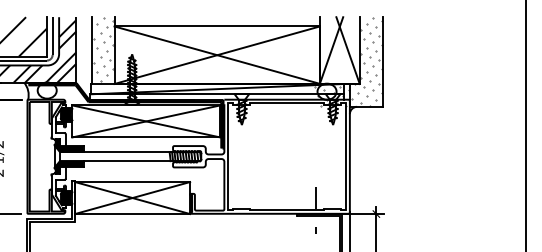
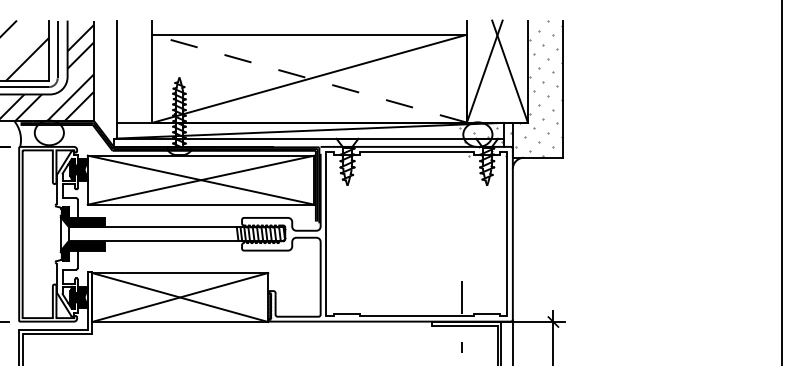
hatch: (103, 49) -> (135, 70), removed
line: (217, 55) -> (310, 79), solid -> dashed

